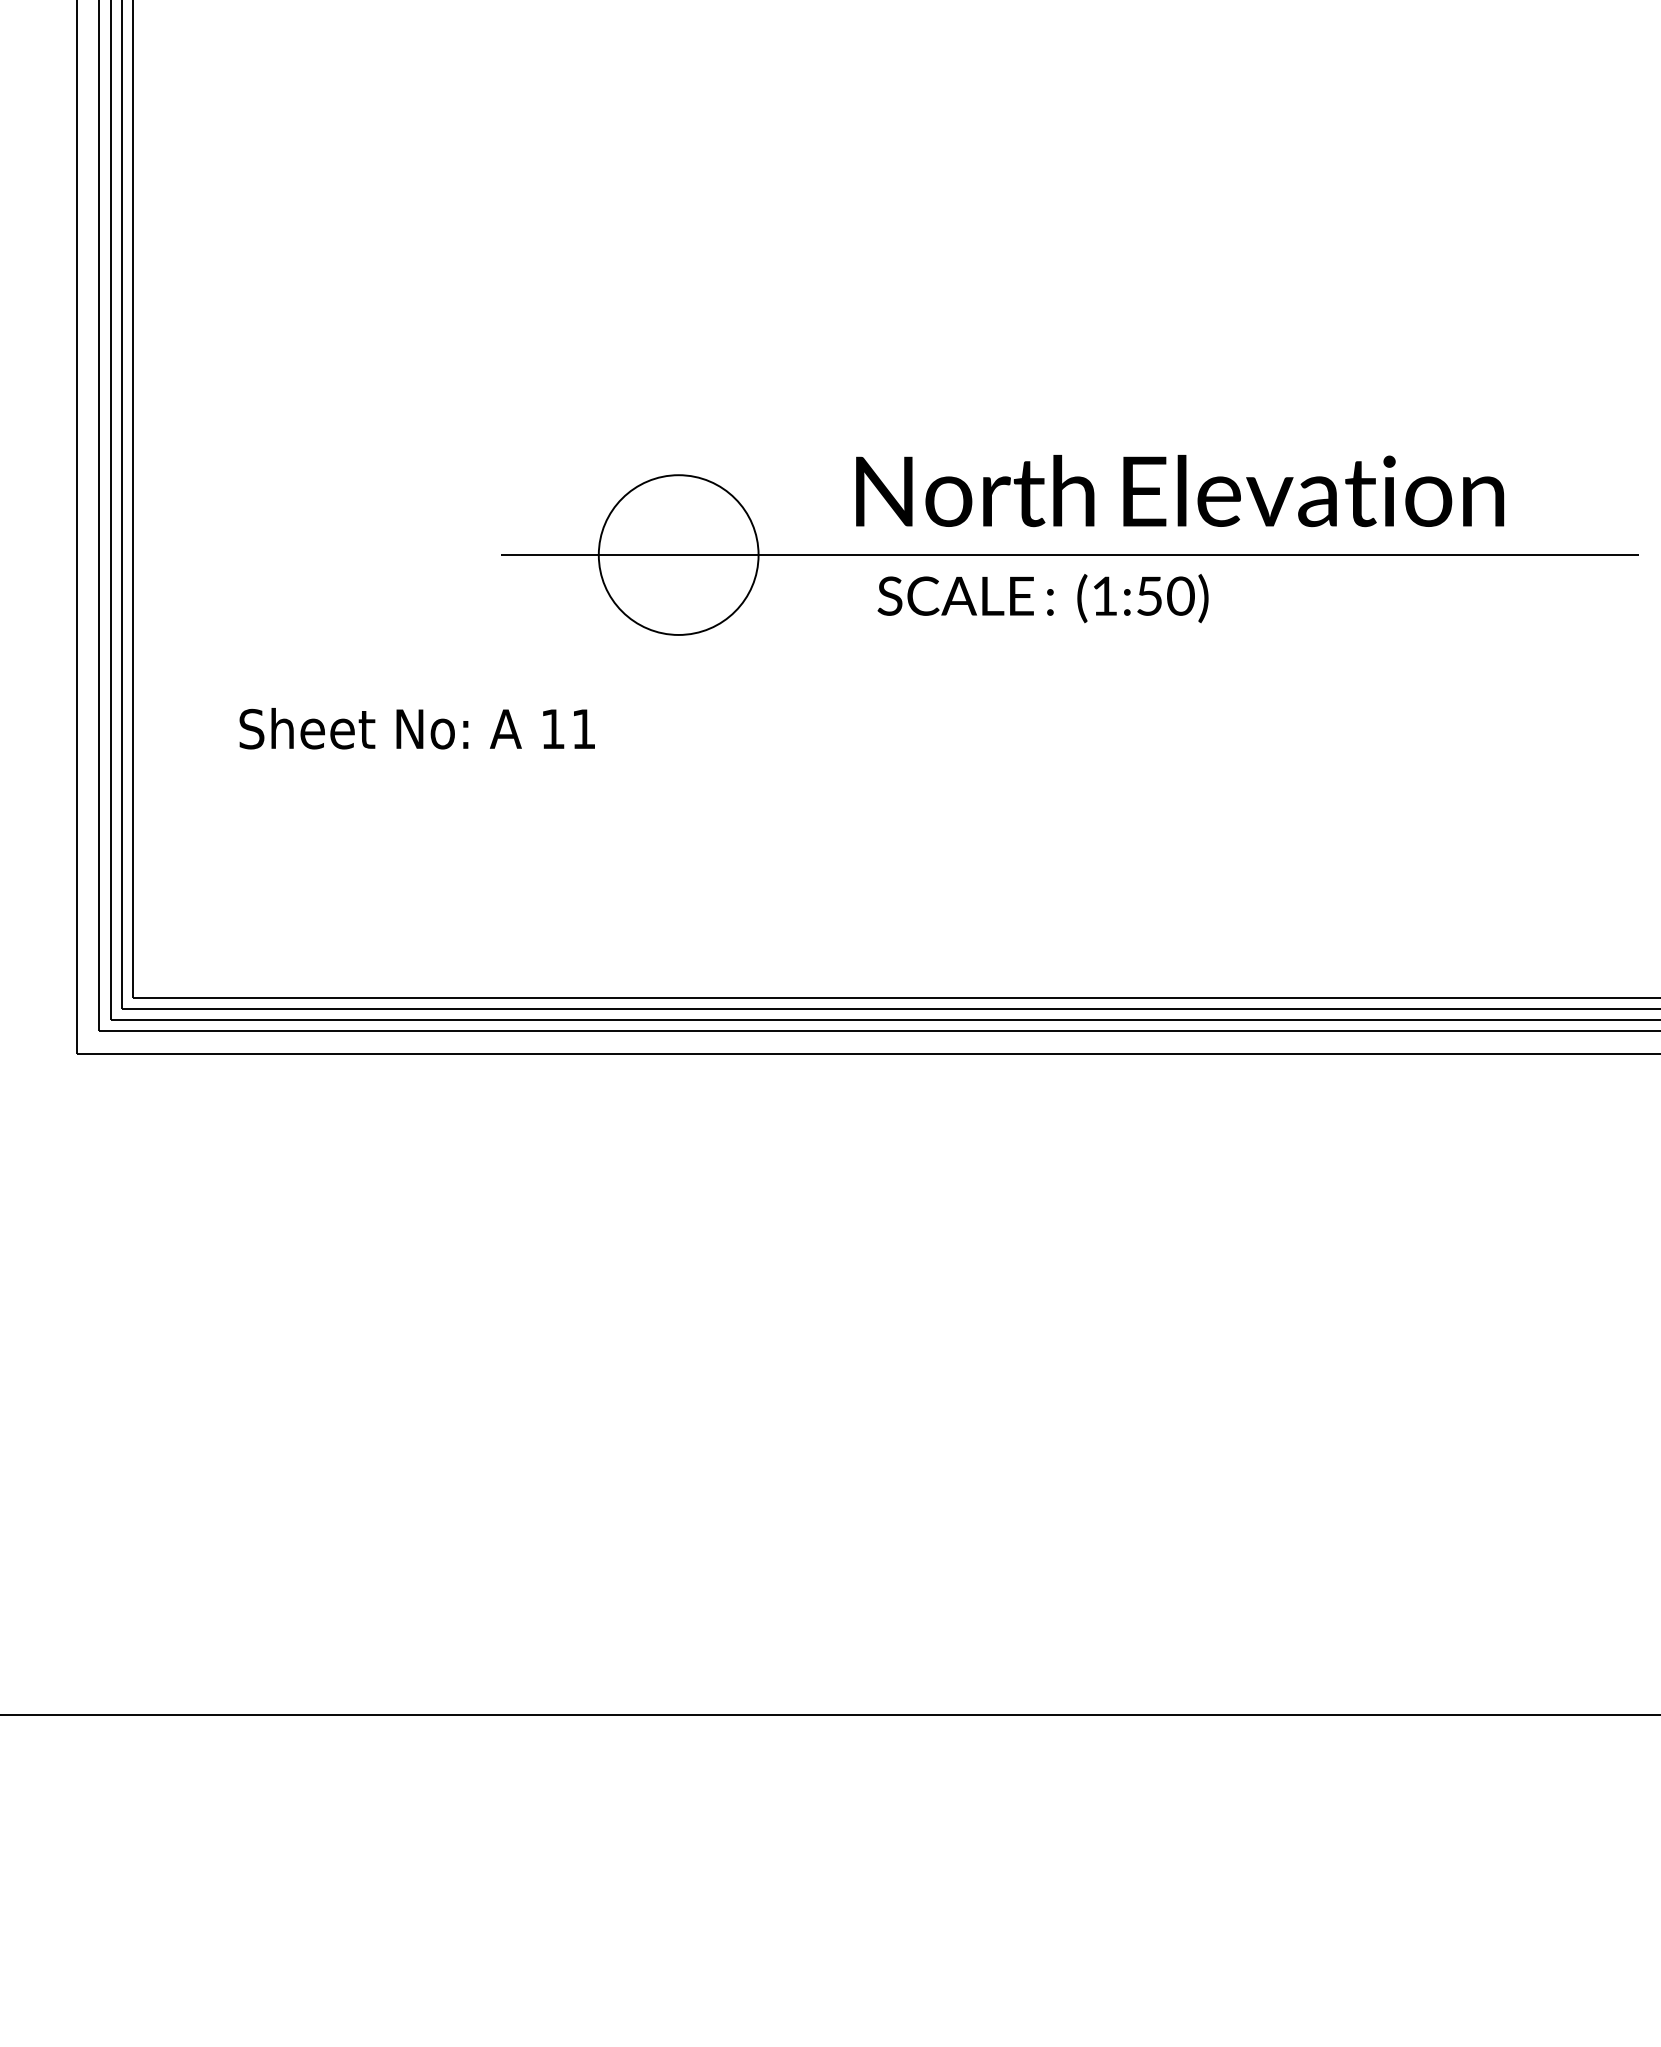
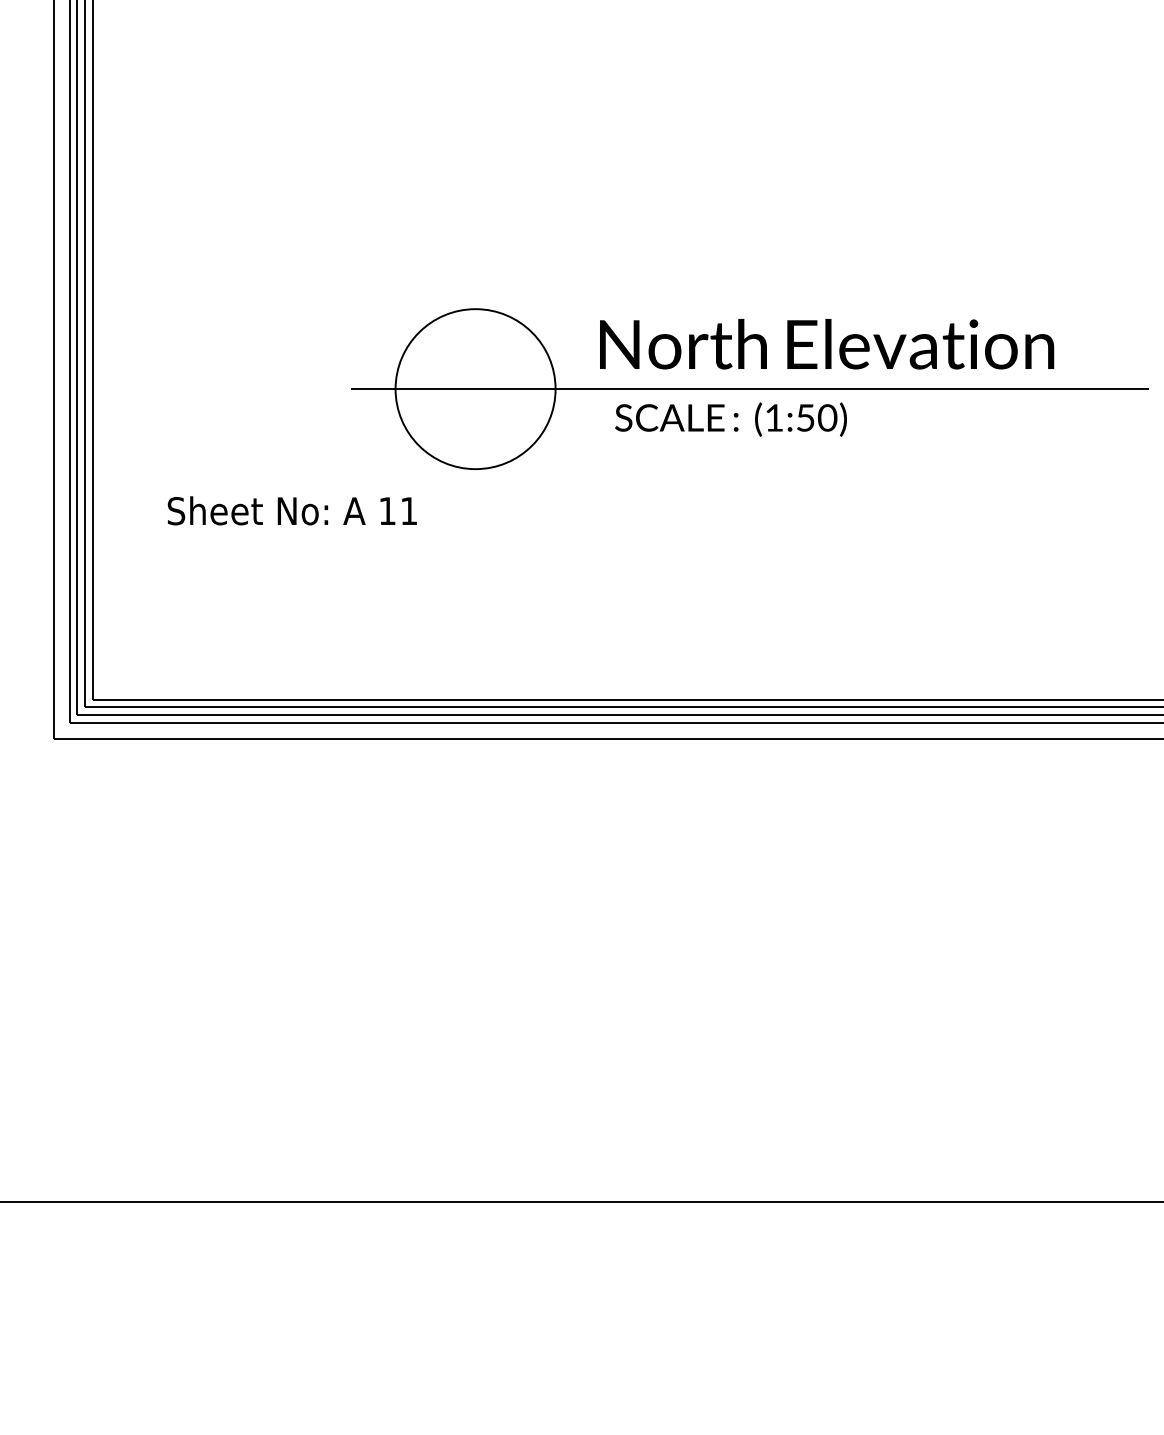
circle: (678, 555) -> (475, 389), size x1.43

